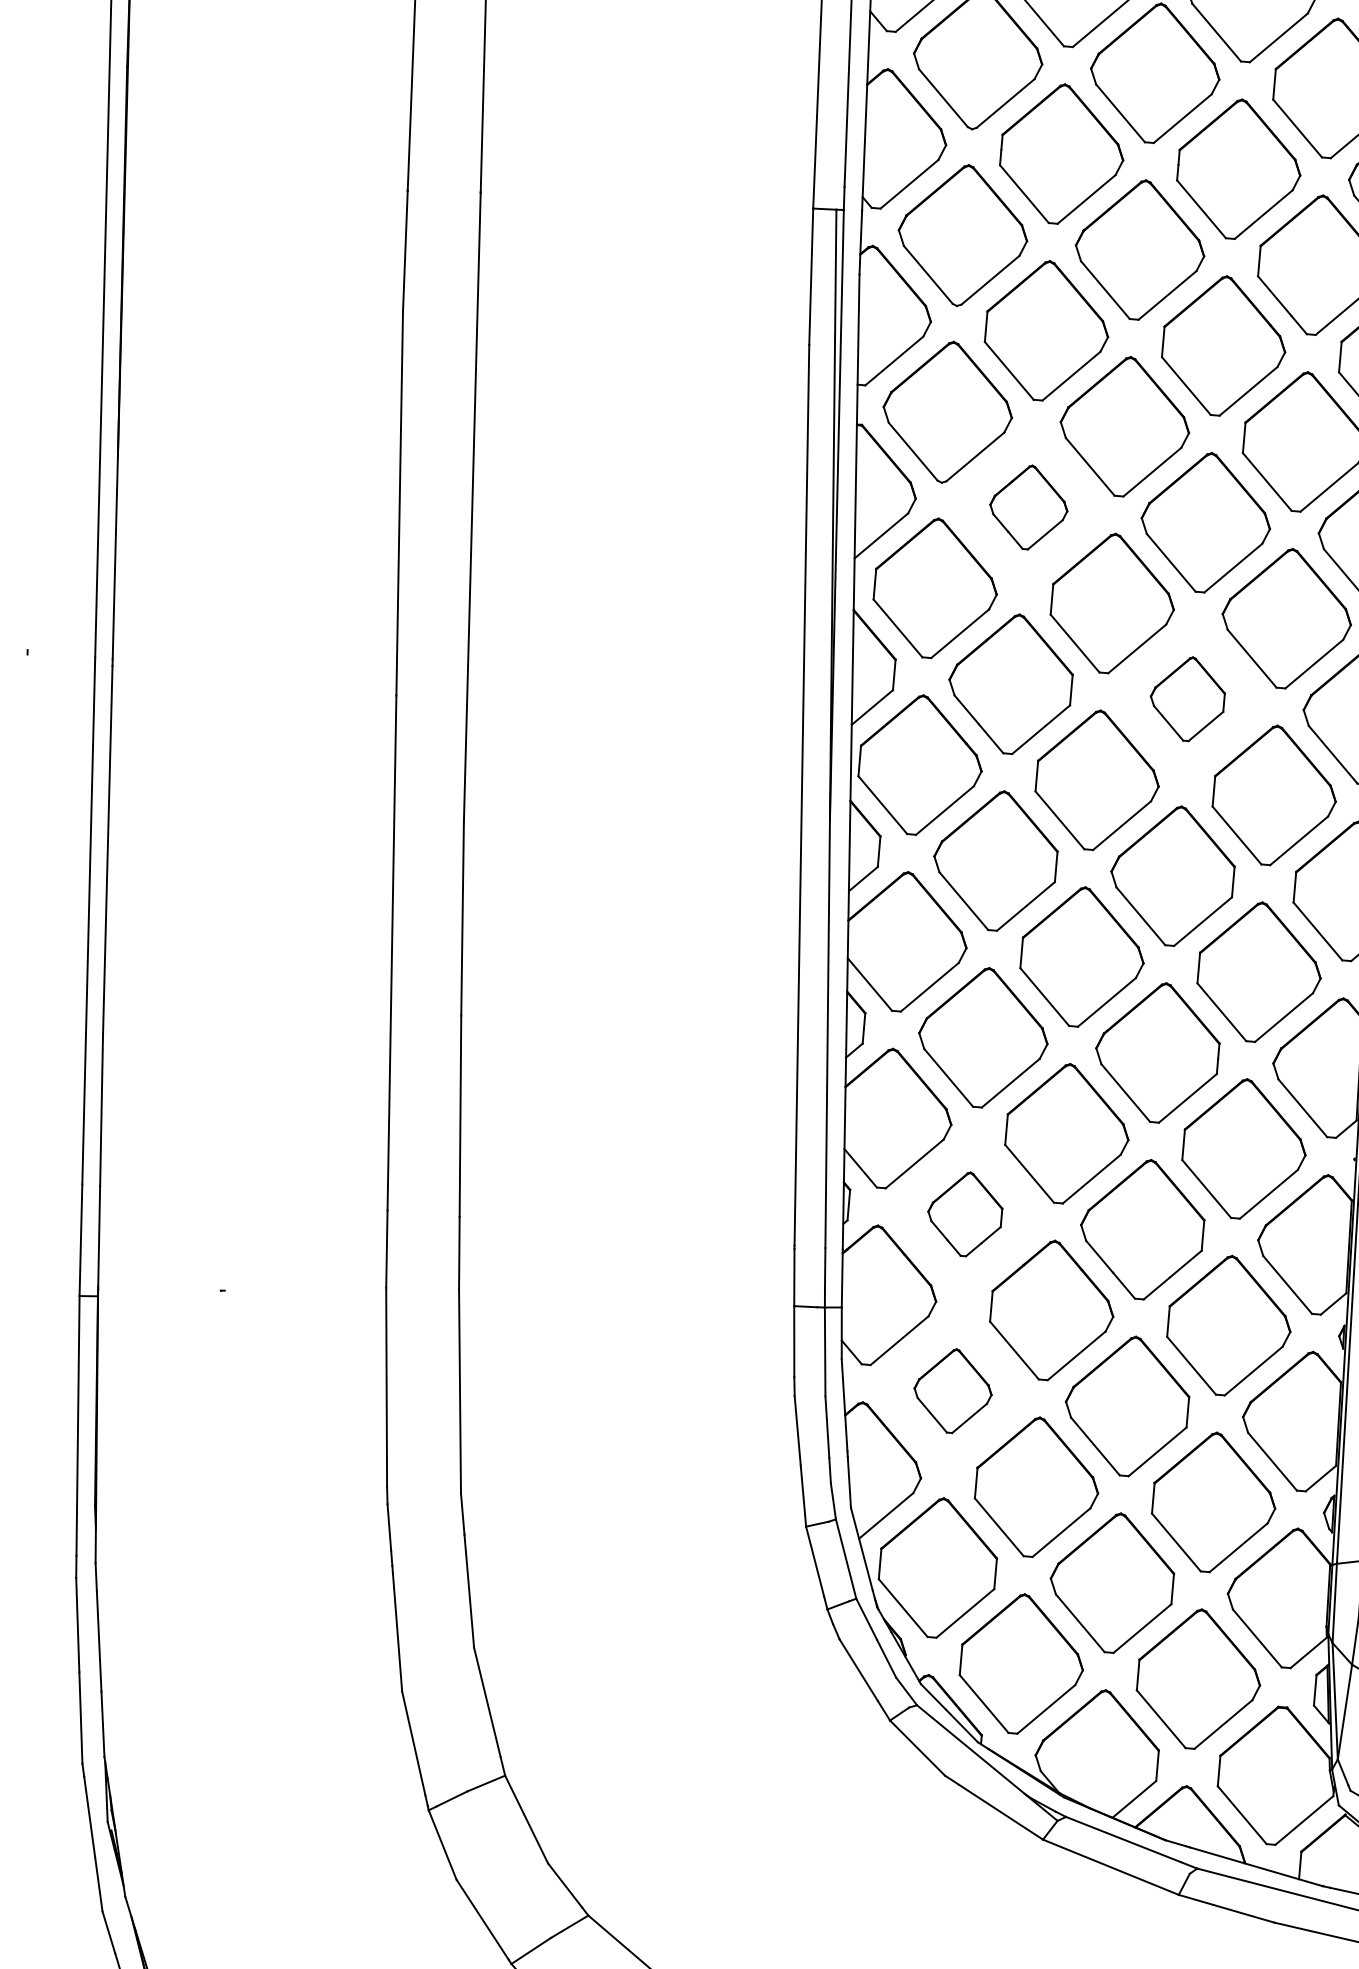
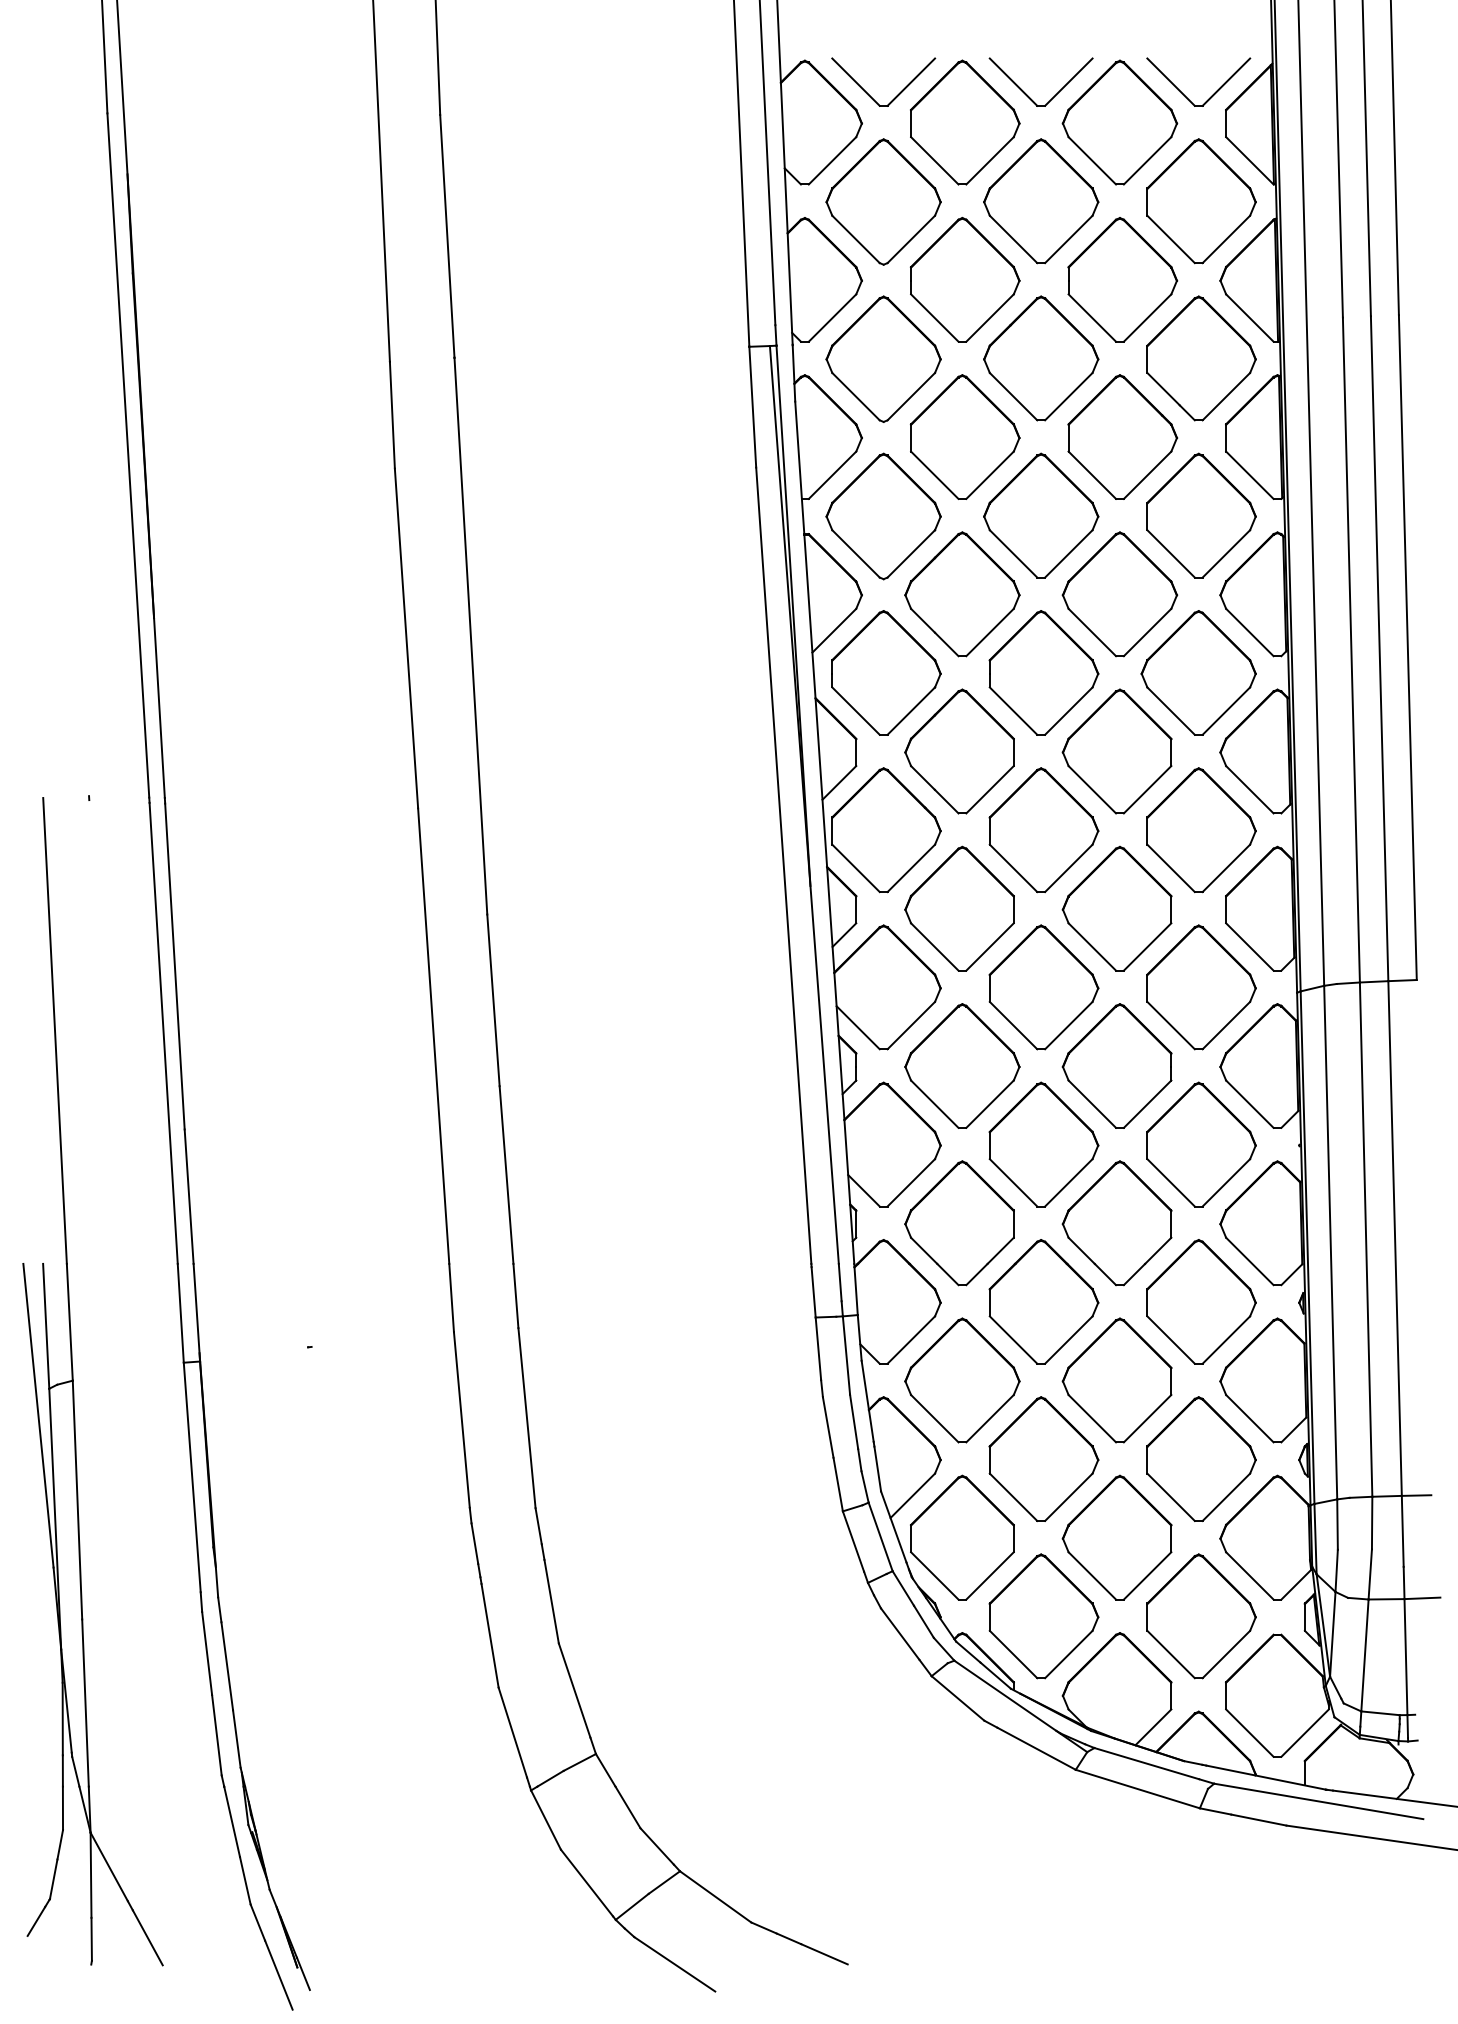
part: (1028, 507) -> (962, 594), size x1.67
part: (1186, 698) -> (1116, 751), size x1.67
part: (964, 1214) -> (959, 1223), size x1.67
part: (953, 1391) -> (962, 1380), size x1.67

